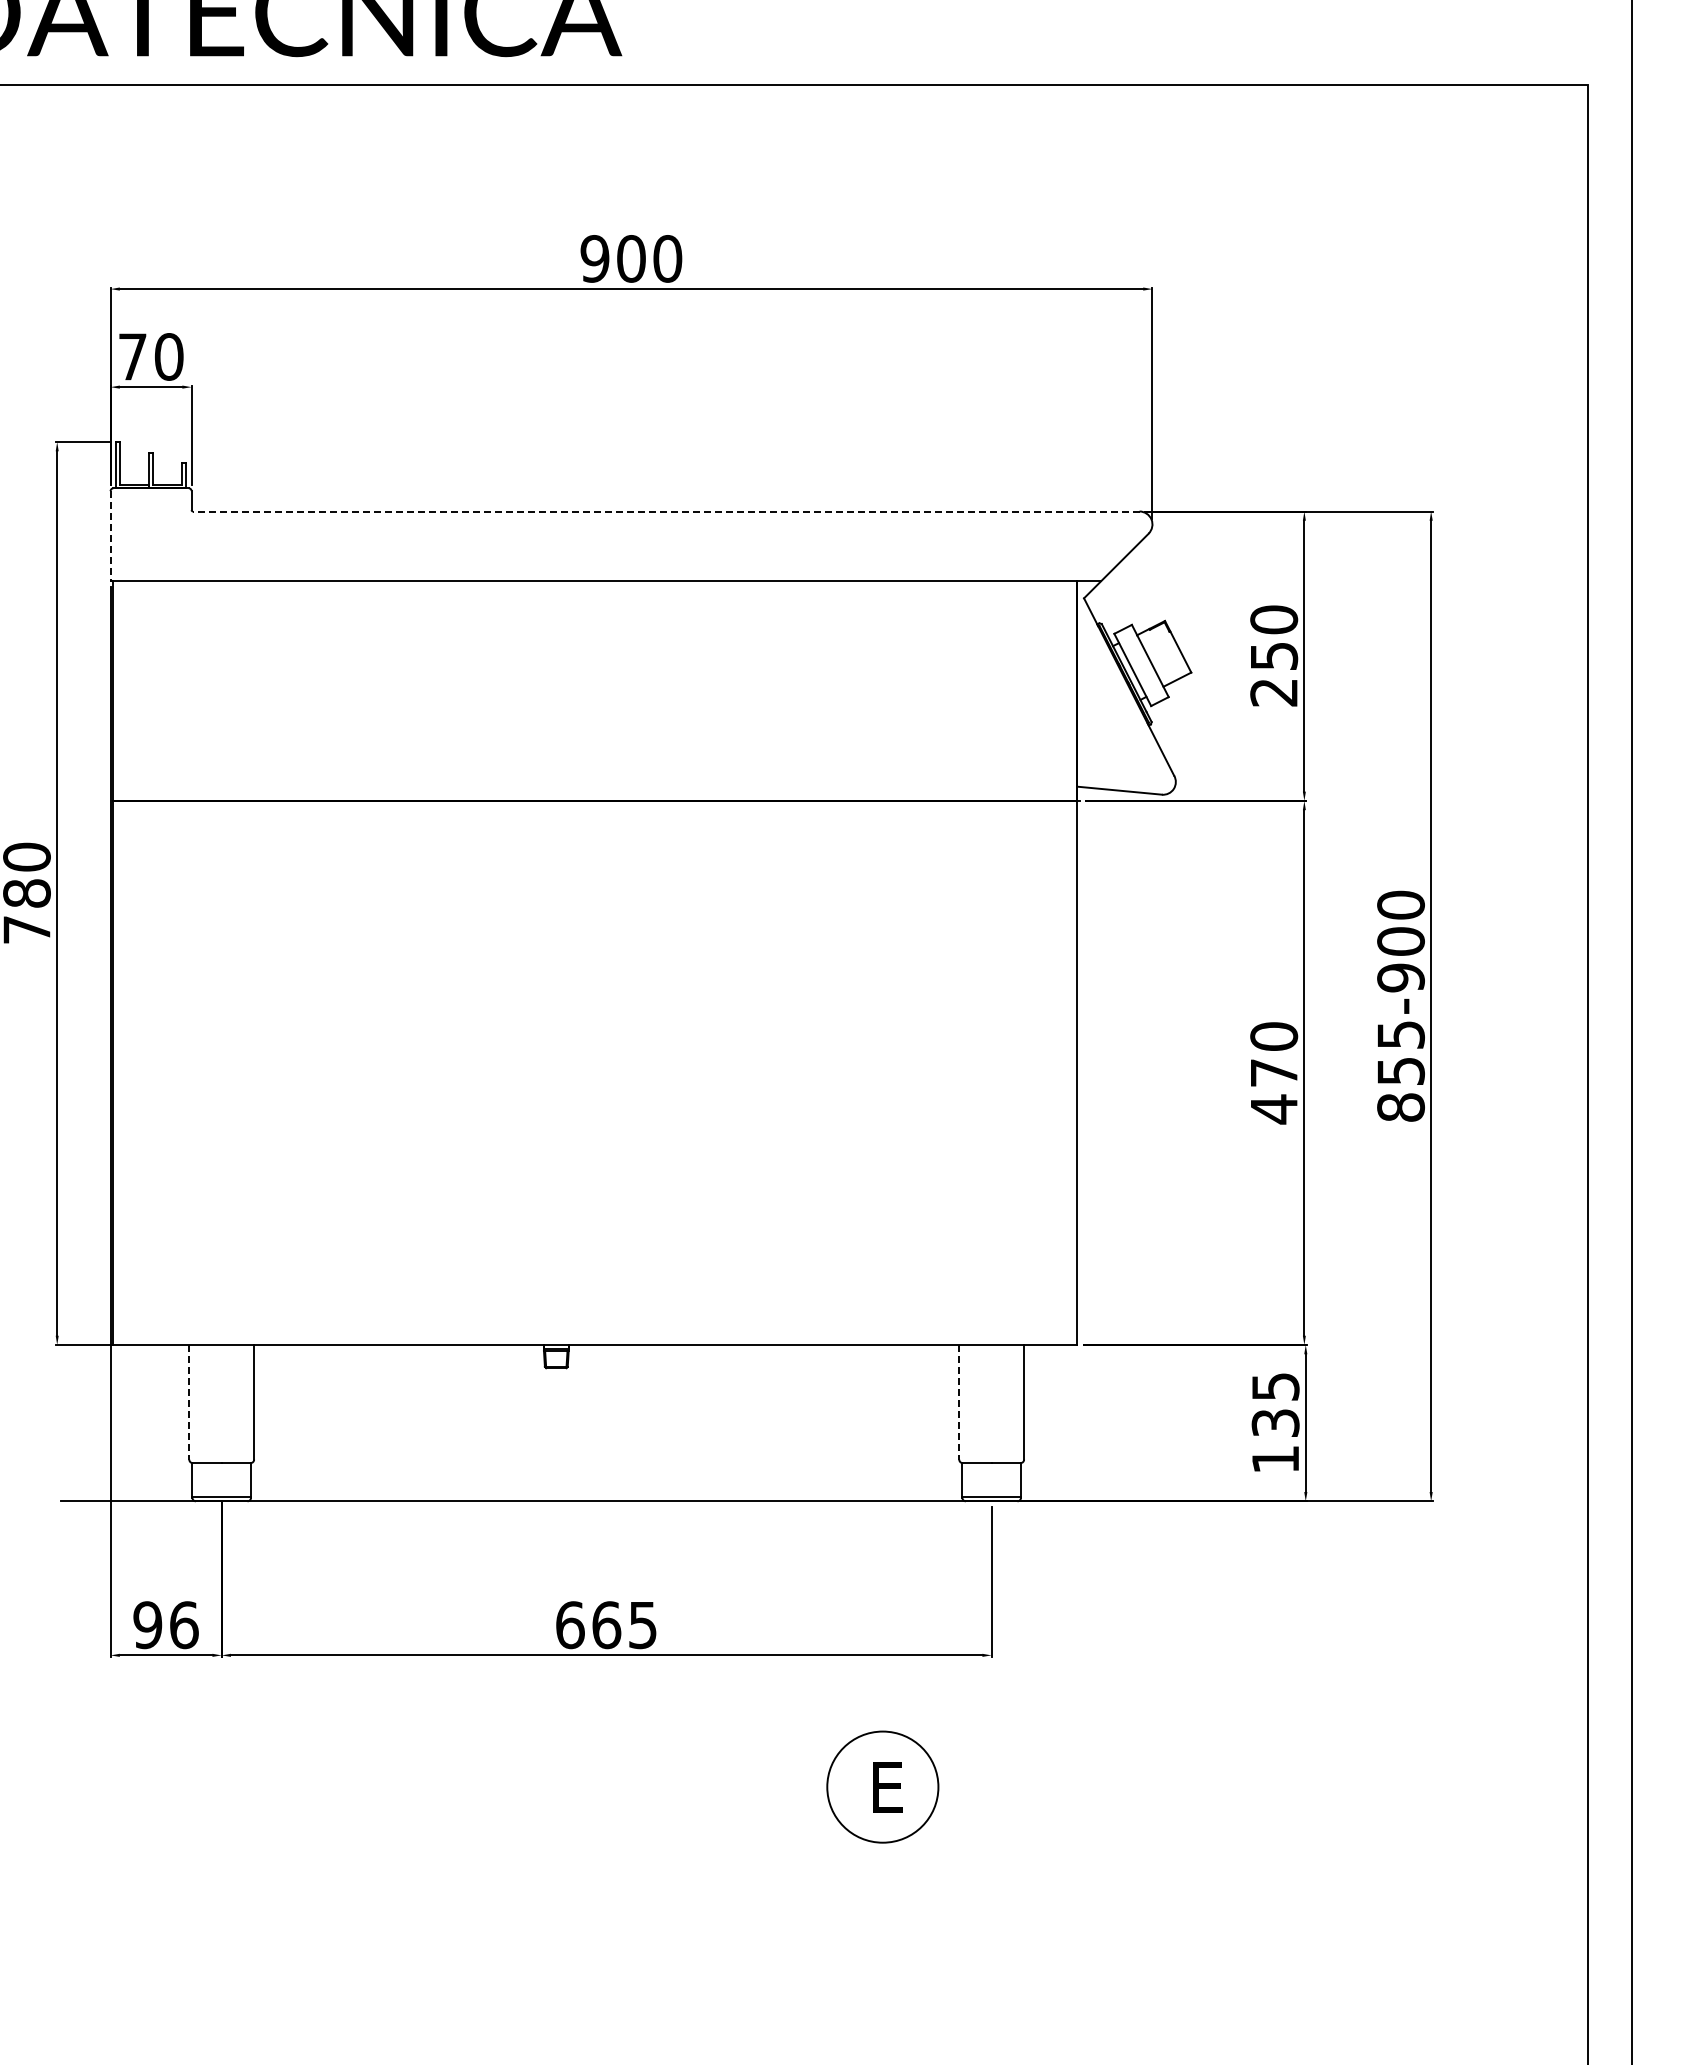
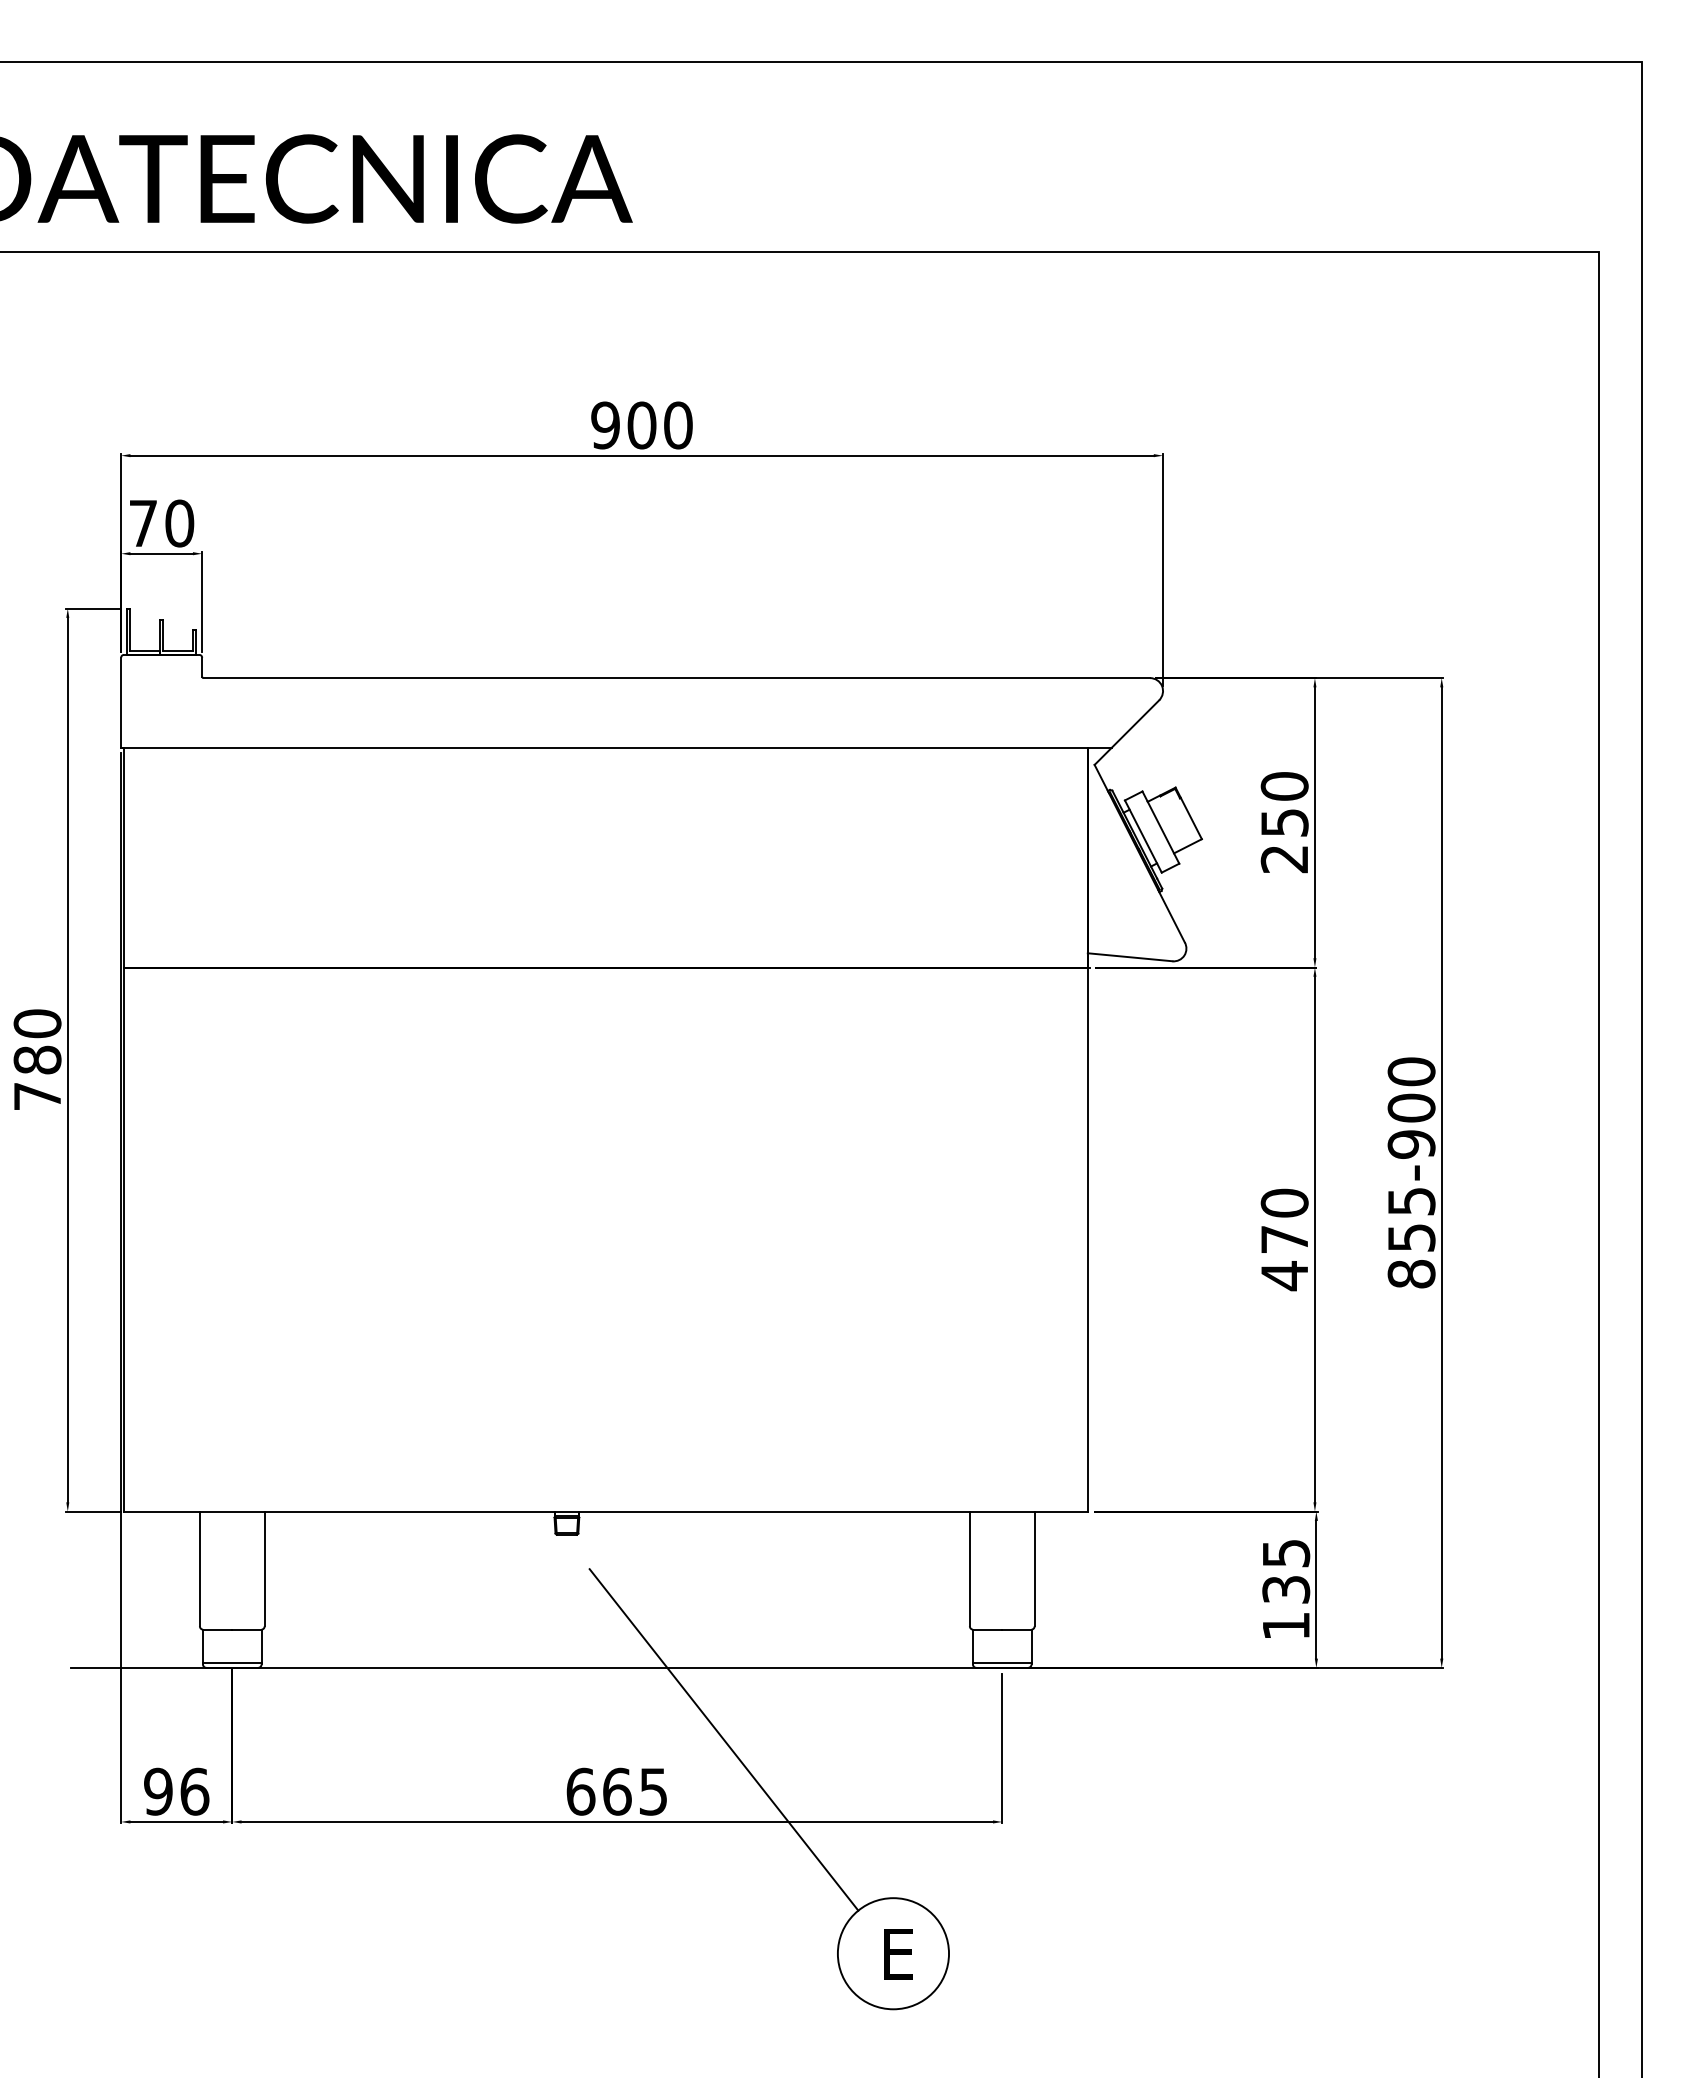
line: (665, 511) -> (676, 678), dashed -> solid
line: (110, 535) -> (121, 702), dashed -> solid
line: (188, 1402) -> (199, 1569), dashed -> solid
line: (958, 1402) -> (969, 1569), dashed -> solid
line: (712, 1572) -> (723, 1739), added

